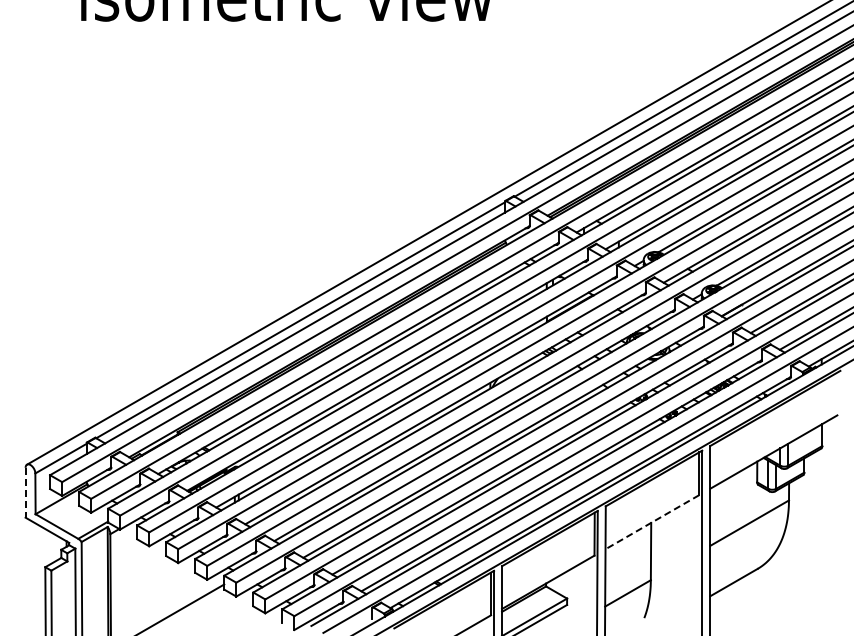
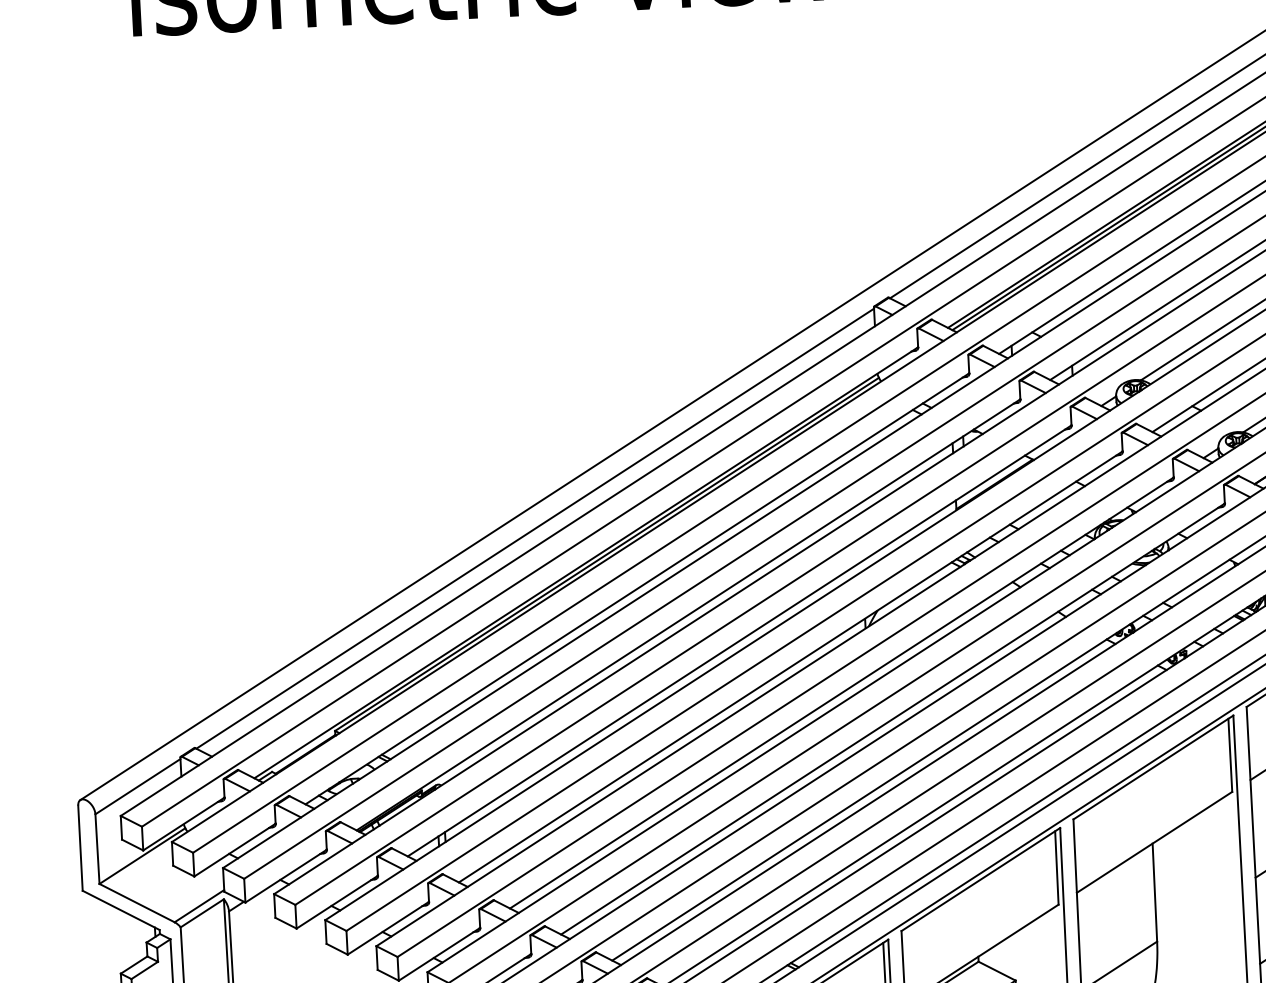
line: (25, 492) -> (80, 847), dashed -> solid
line: (651, 522) -> (1153, 842), dashed -> solid

